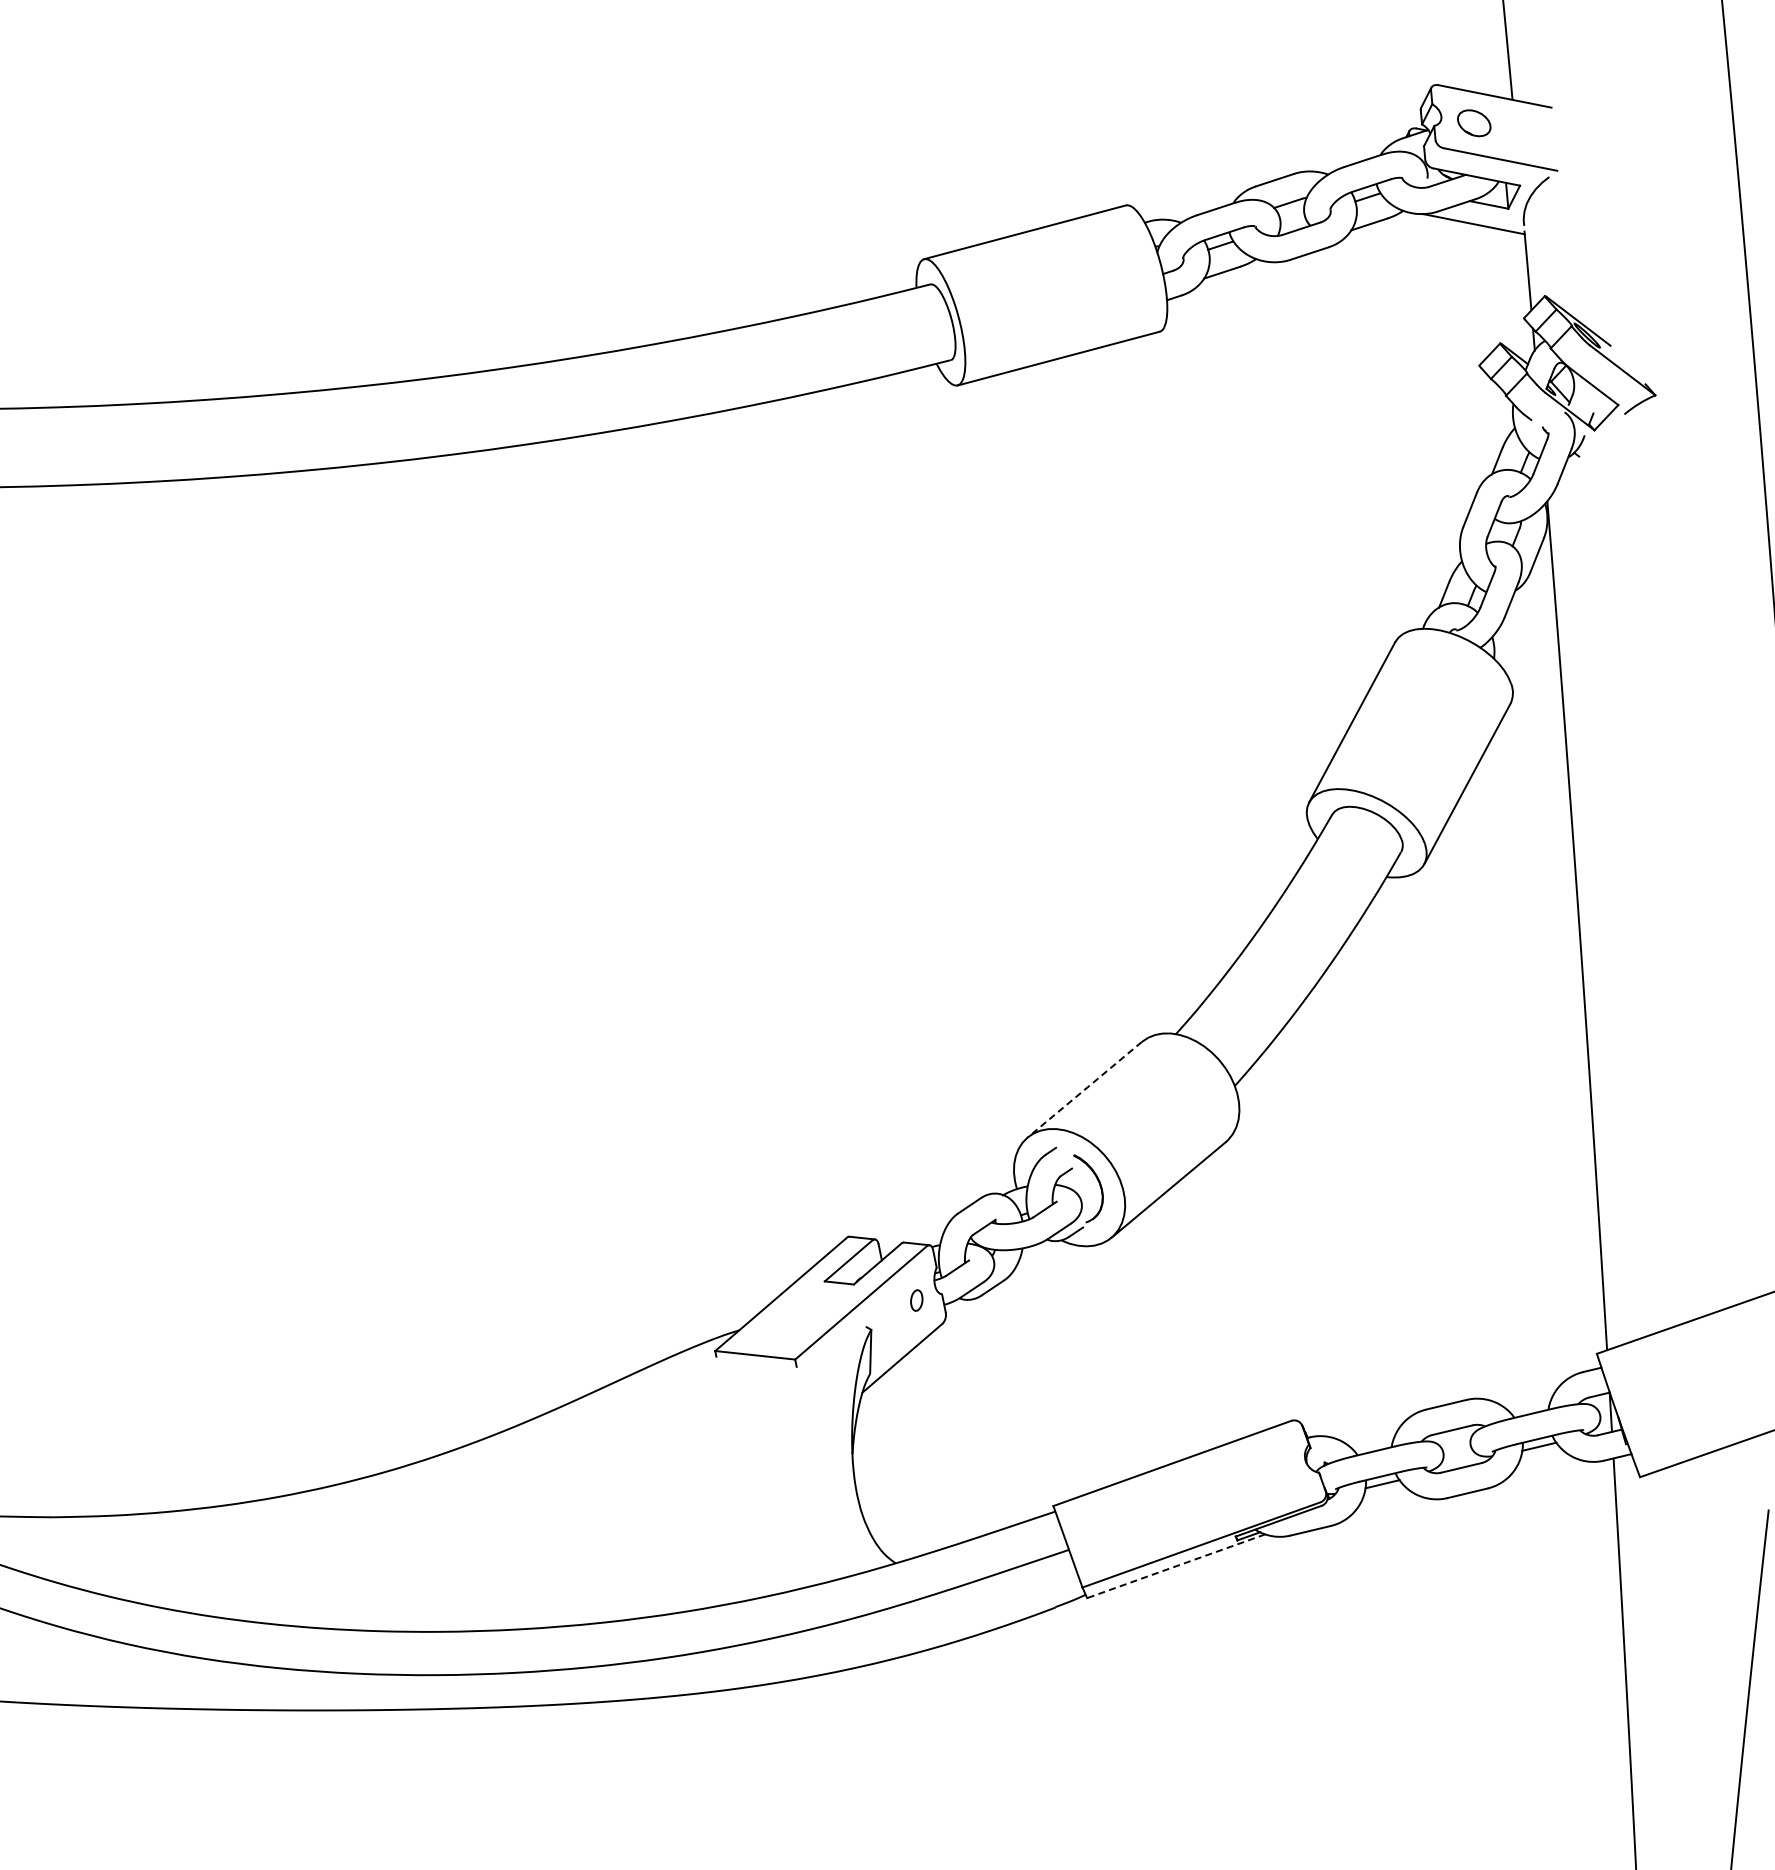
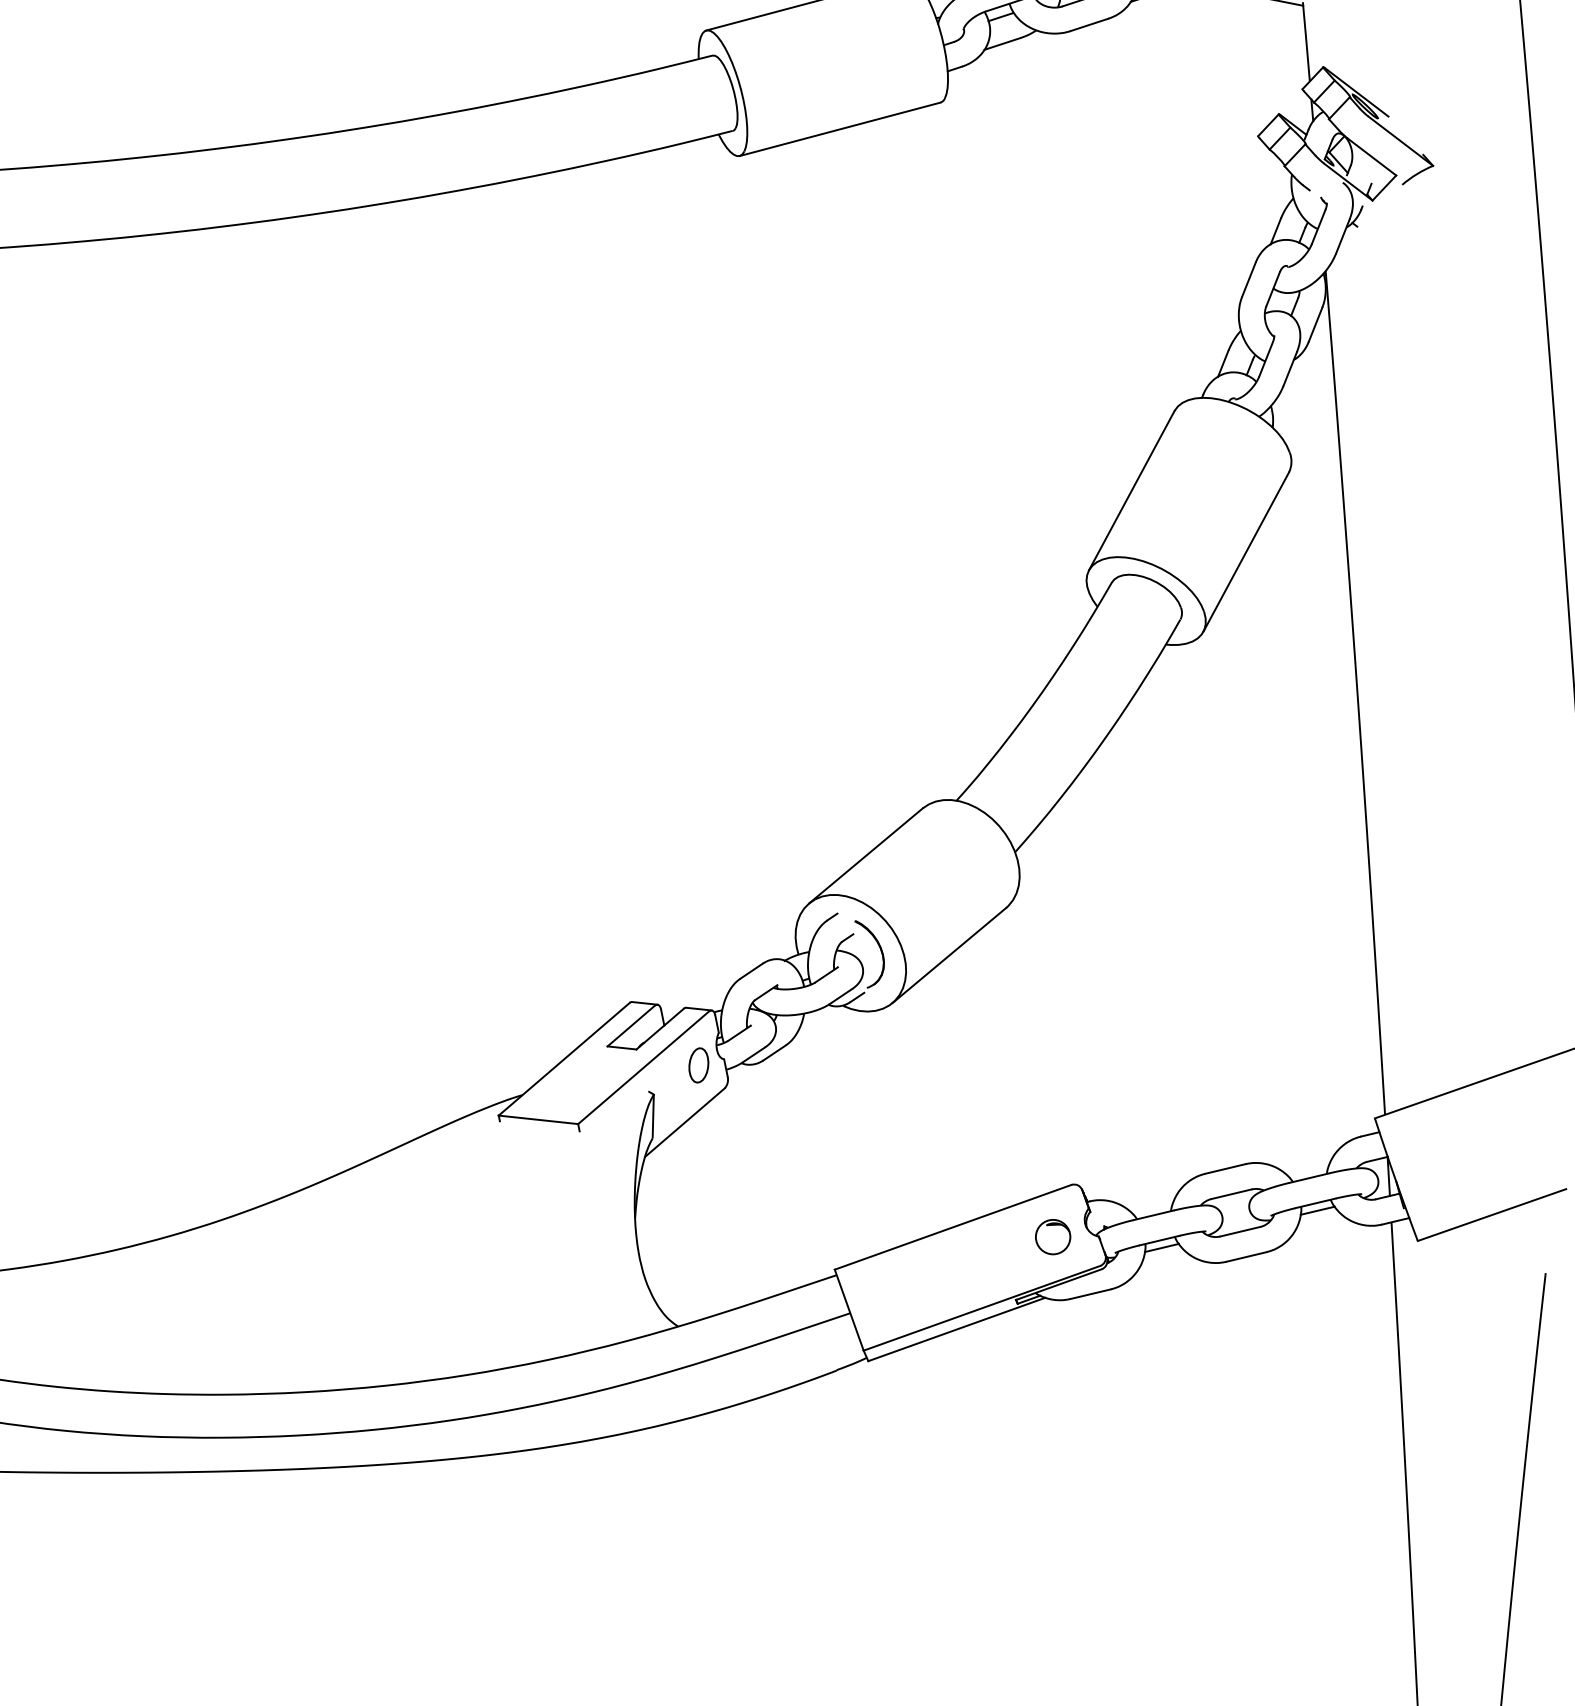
line: (1084, 1090) -> (865, 856), dashed -> solid
part: (916, 1300) -> (698, 1065), size x1.67
part: (1272, 1473) -> (1052, 1237), added
line: (1176, 1566) -> (957, 1329), dashed -> solid

